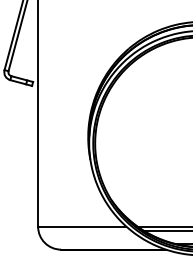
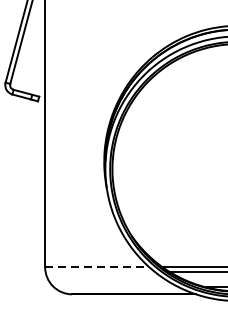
line: (82, 226) -> (97, 267), solid -> dashed

